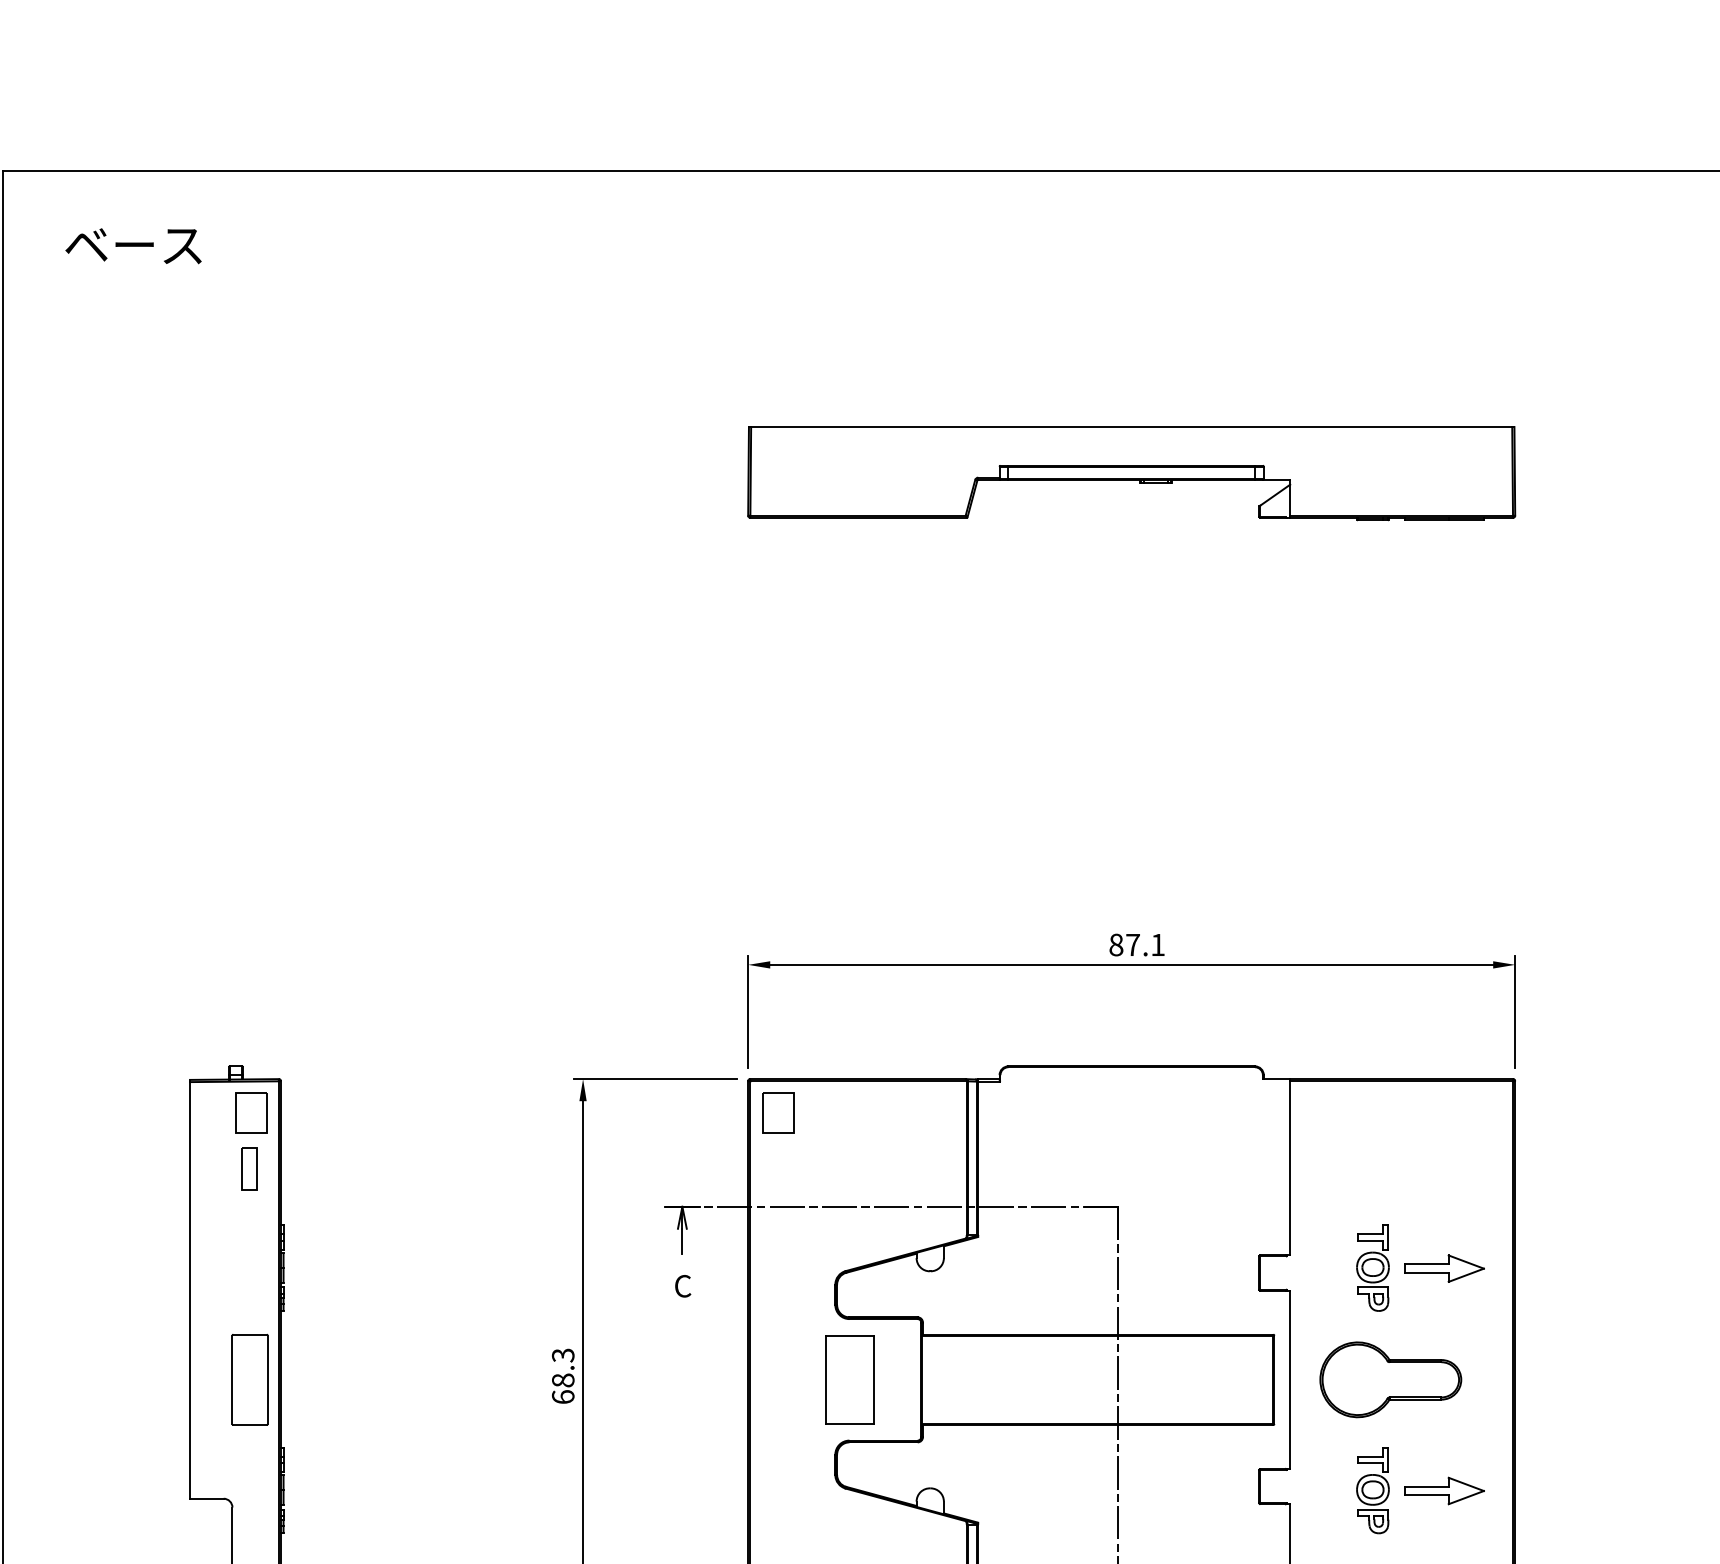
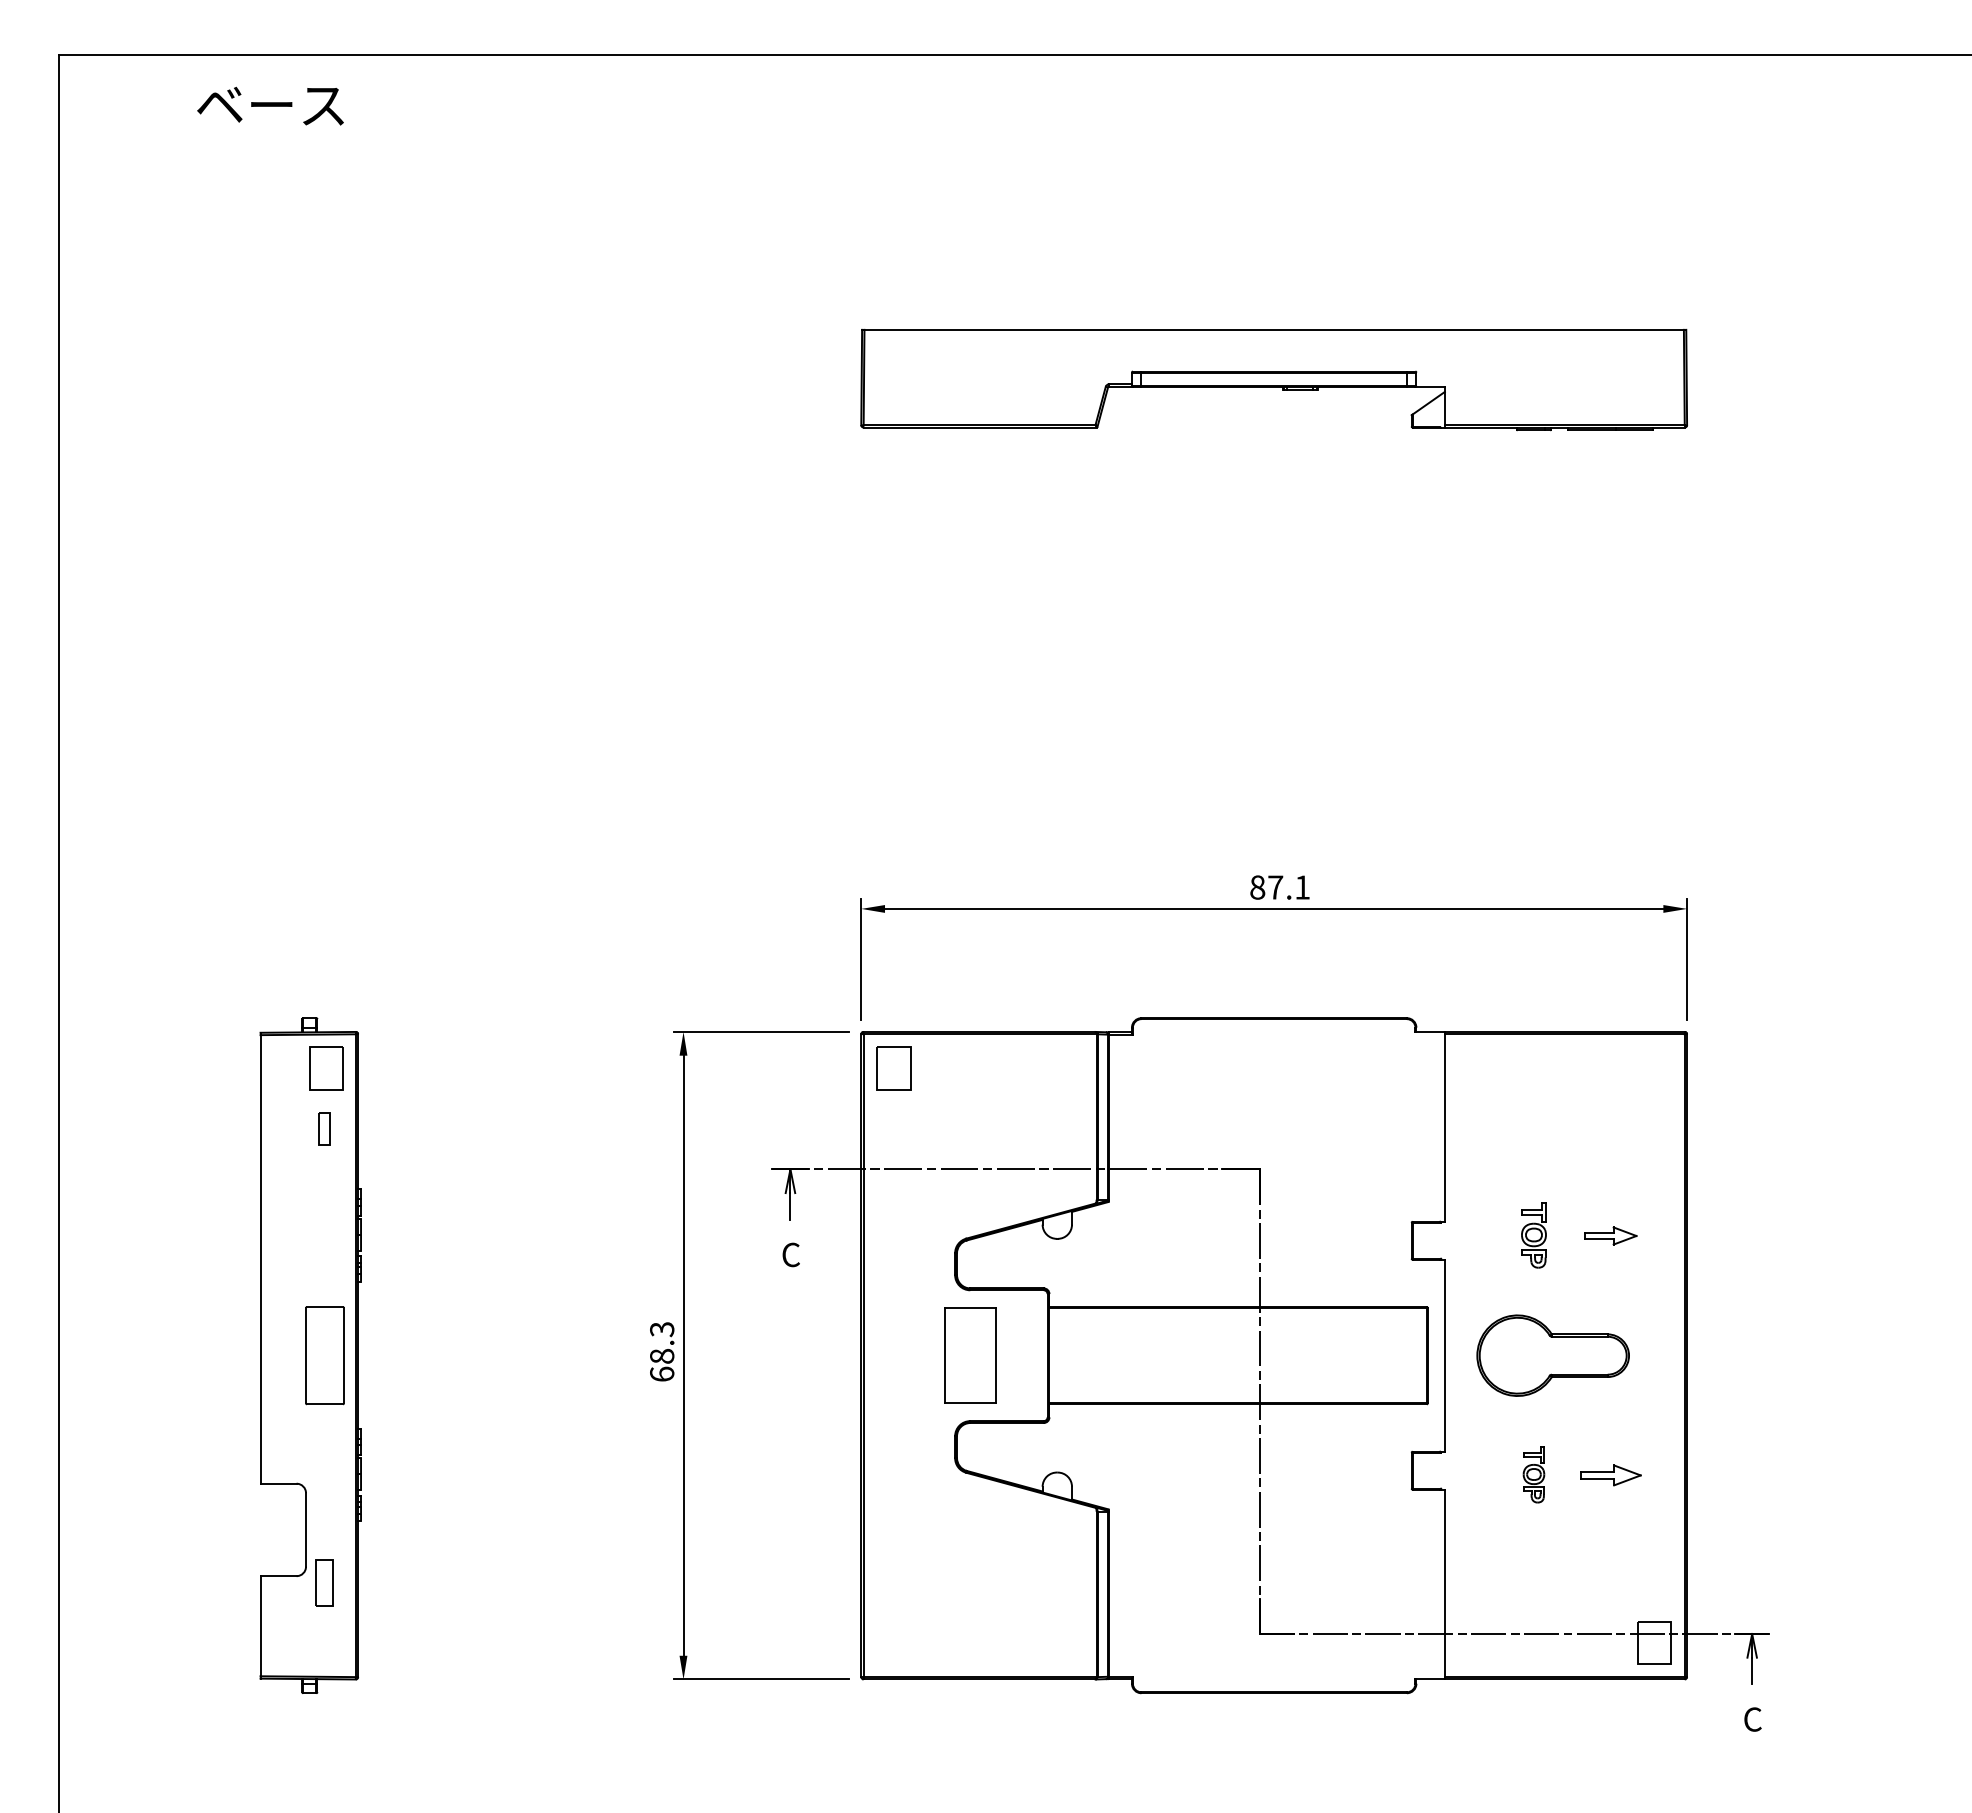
text: (133, 245) -> (270, 105), moved
part: (249, 1168) -> (324, 1128), size x0.7
part: (1372, 1268) -> (1533, 1235), size x0.7
part: (1444, 1268) -> (1610, 1235), size x0.6
part: (1372, 1490) -> (1533, 1474), size x0.6
part: (1444, 1491) -> (1610, 1475), size x0.7

